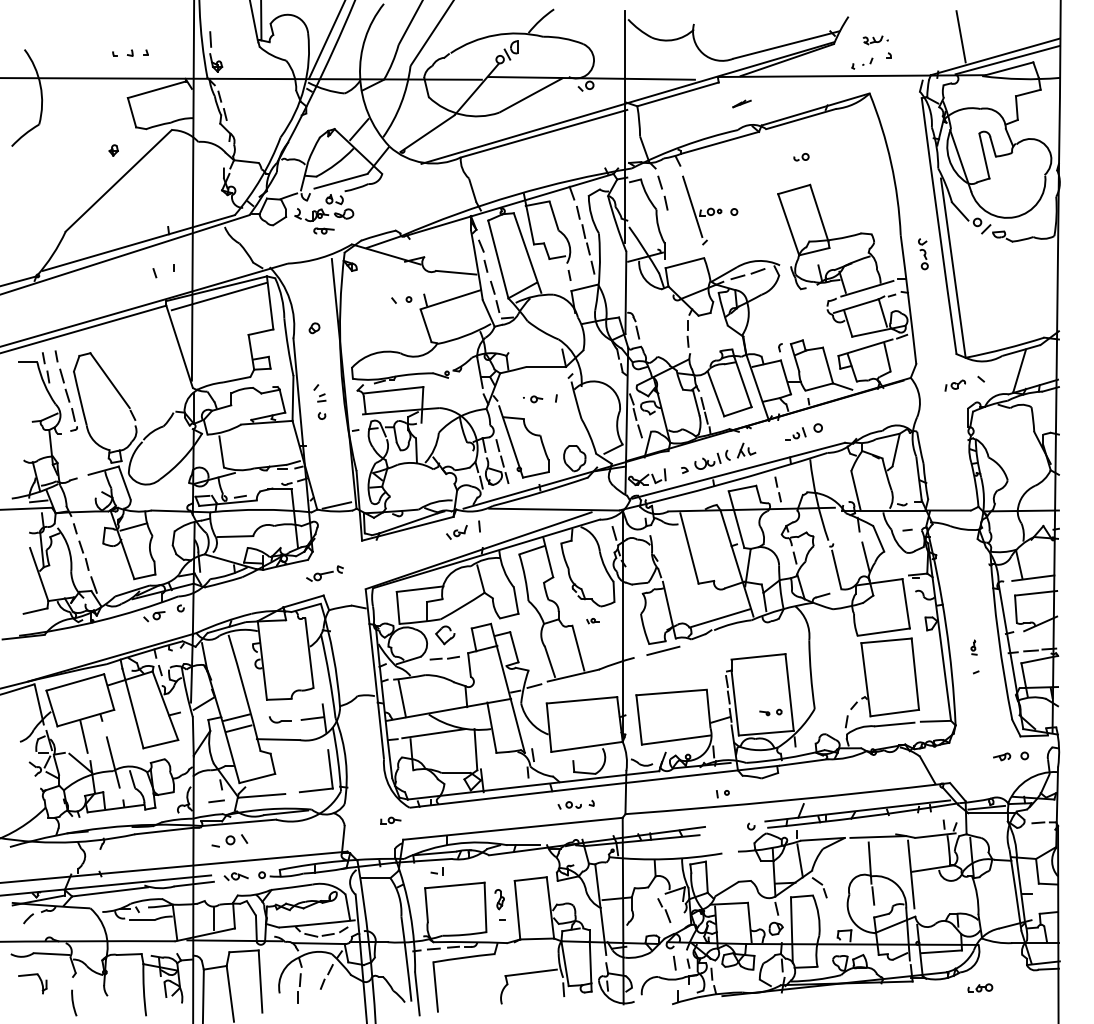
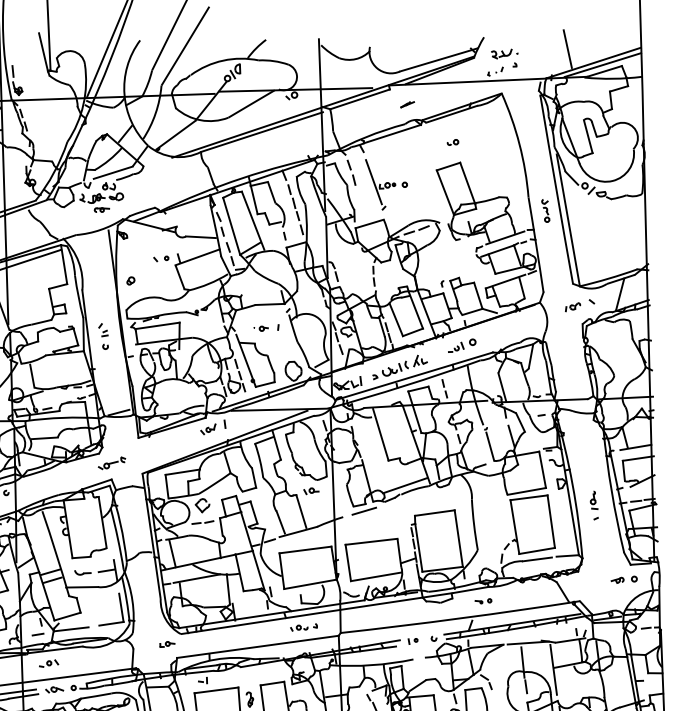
part: (875, 40) -> (504, 54), size x1.43
part: (314, 328) -> (130, 281), moved
part: (592, 620) -> (311, 490), size x1.67
part: (973, 647) -> (593, 500), size x1.67
part: (770, 712) -> (483, 601), moved
part: (722, 794) -> (412, 641), moved
part: (229, 841) -> (48, 663), size x0.71

